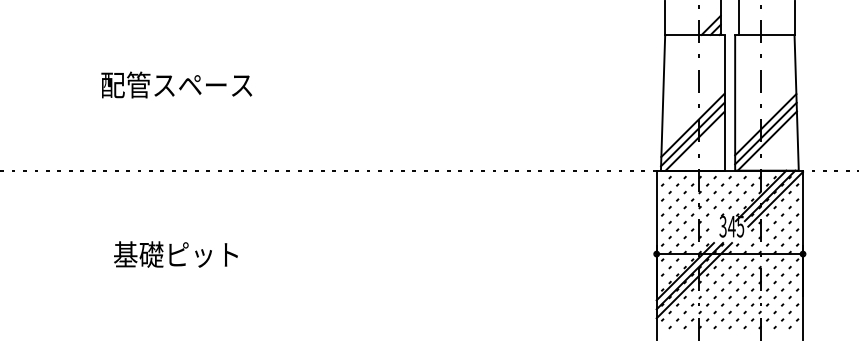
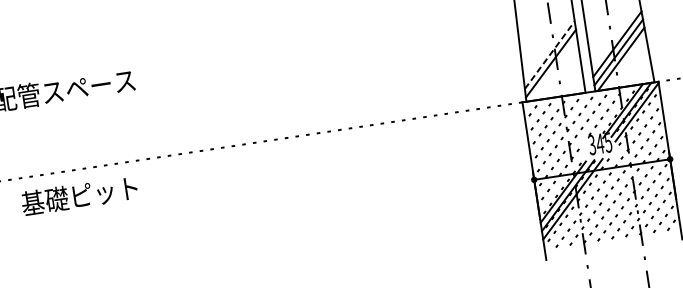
line: (692, 125) -> (549, 55), solid -> dashed
line: (694, 140) -> (553, 68), removed
text: (175, 254) -> (79, 195), moved

